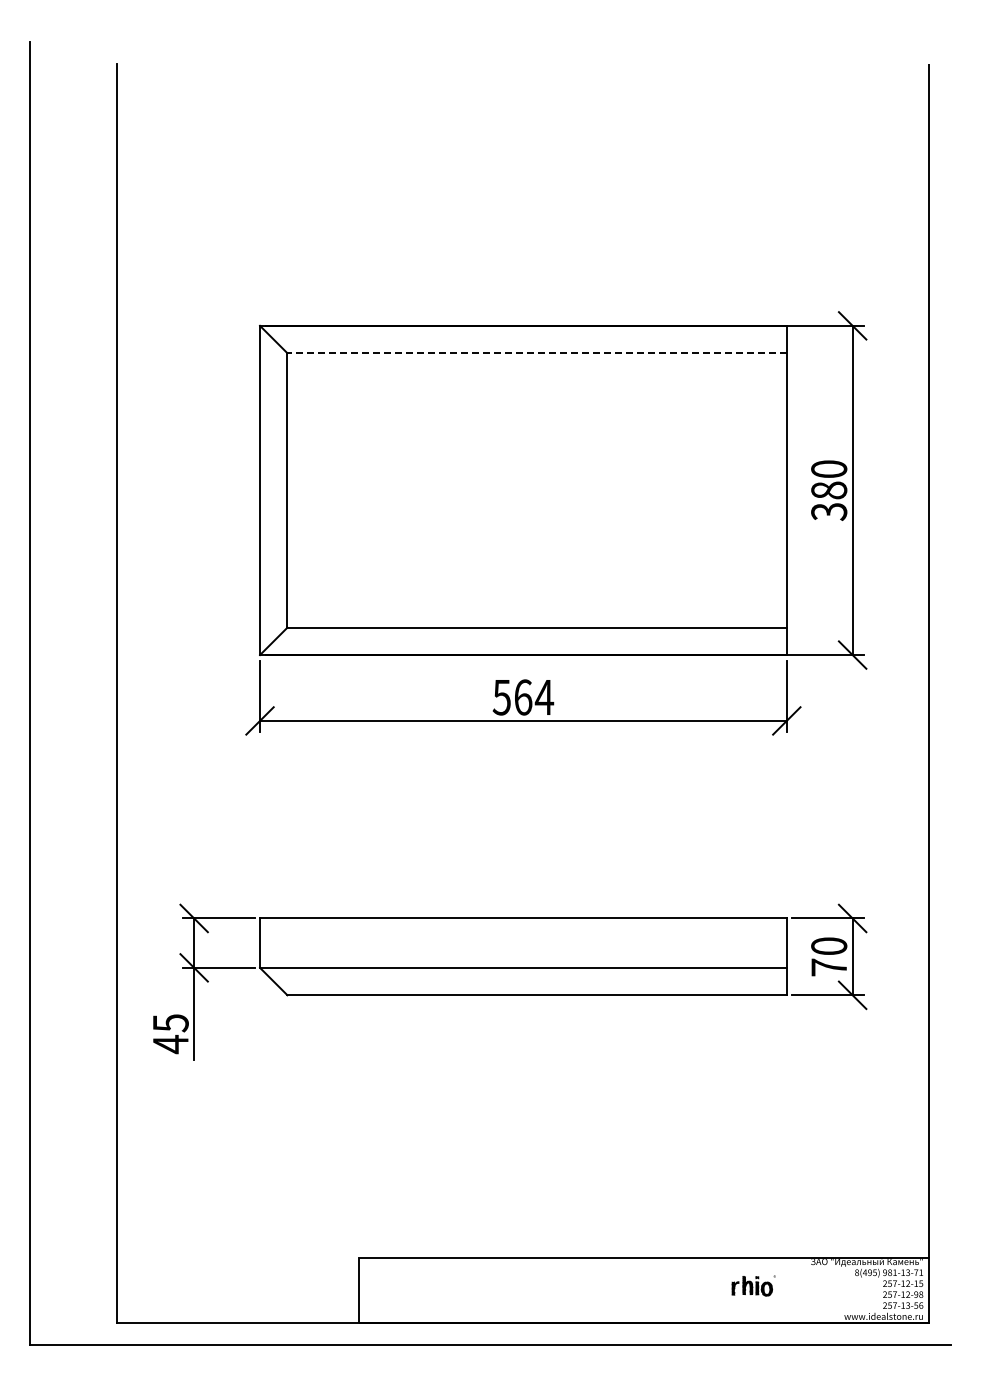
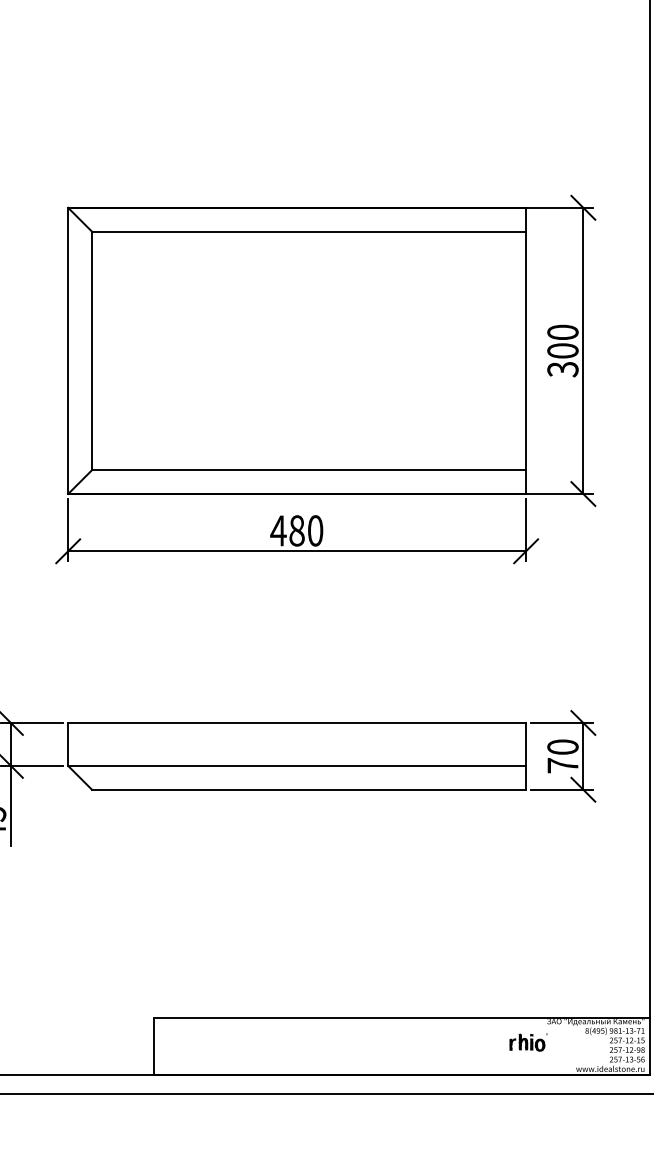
line: (537, 353) -> (309, 231), dashed -> solid
text: (829, 490) -> (563, 350), 380 -> 300
text: (523, 697) -> (297, 530), 564 -> 480
text: (753, 1285) -> (528, 1042), moved

